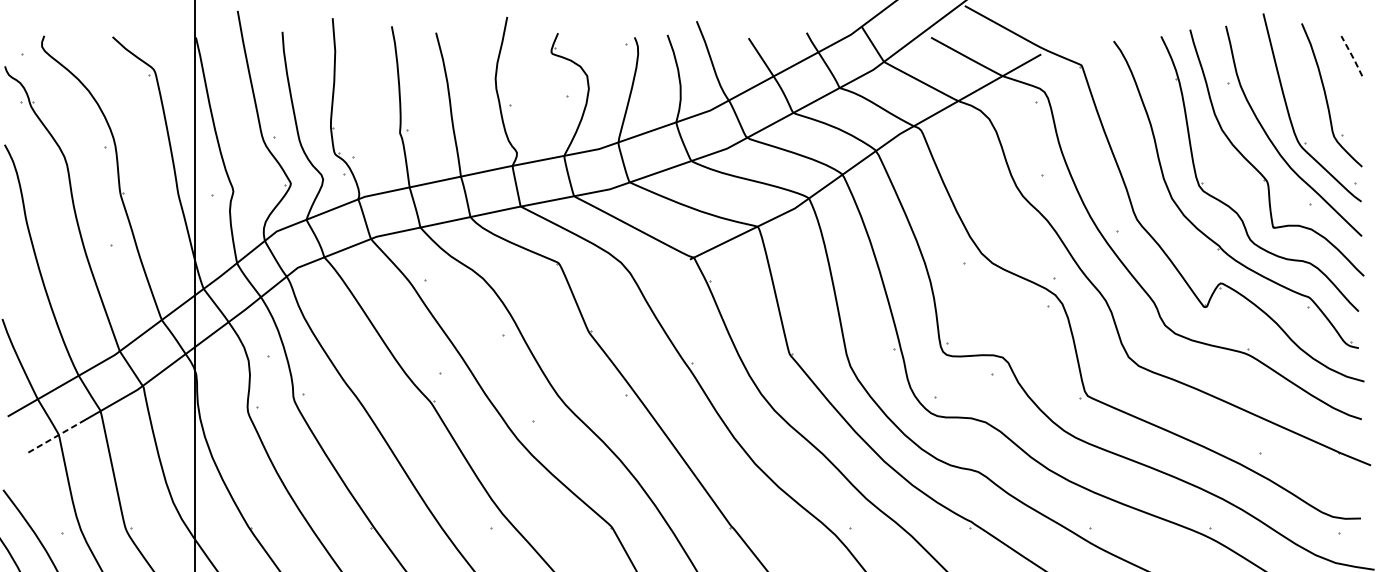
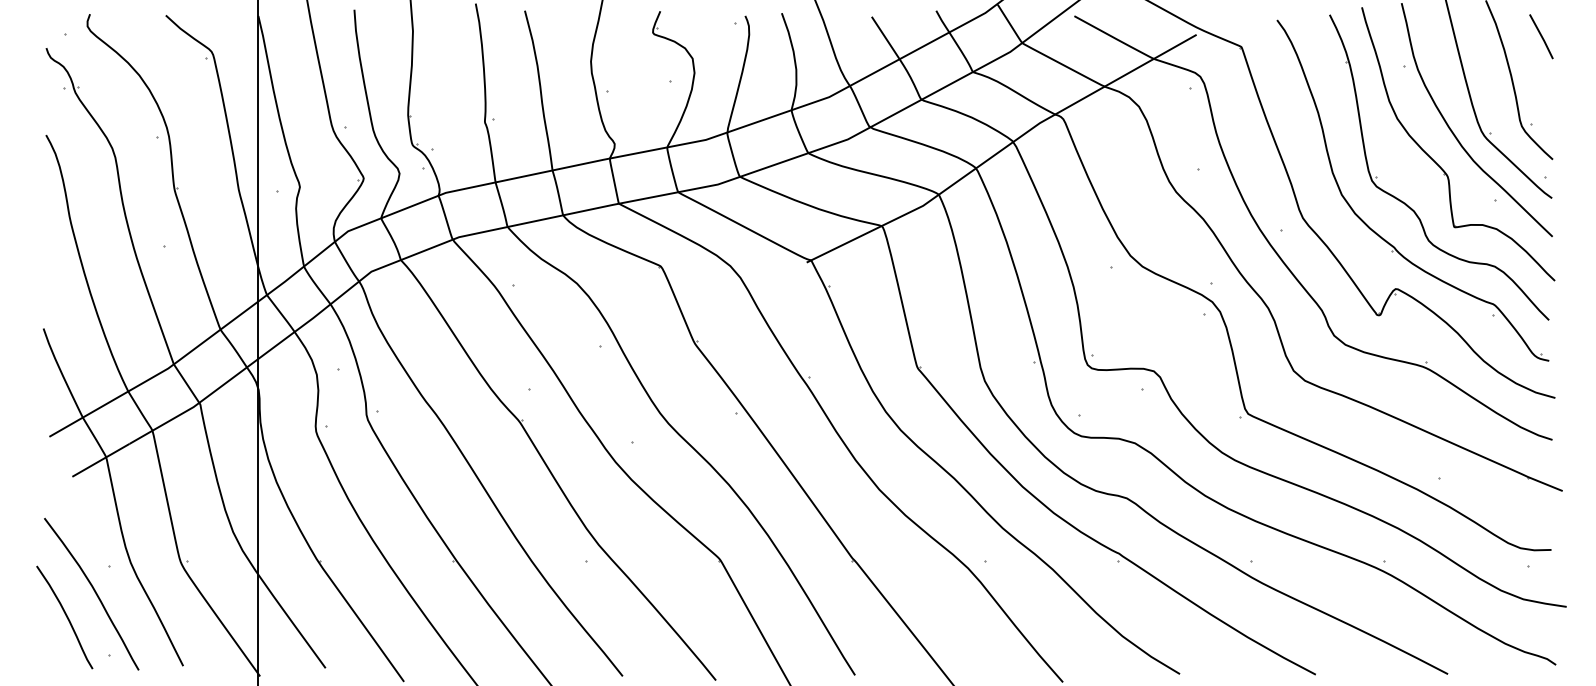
line: (1351, 55) -> (1541, 36), dashed -> solid
line: (53, 437) -> (100, 460), dashed -> solid

